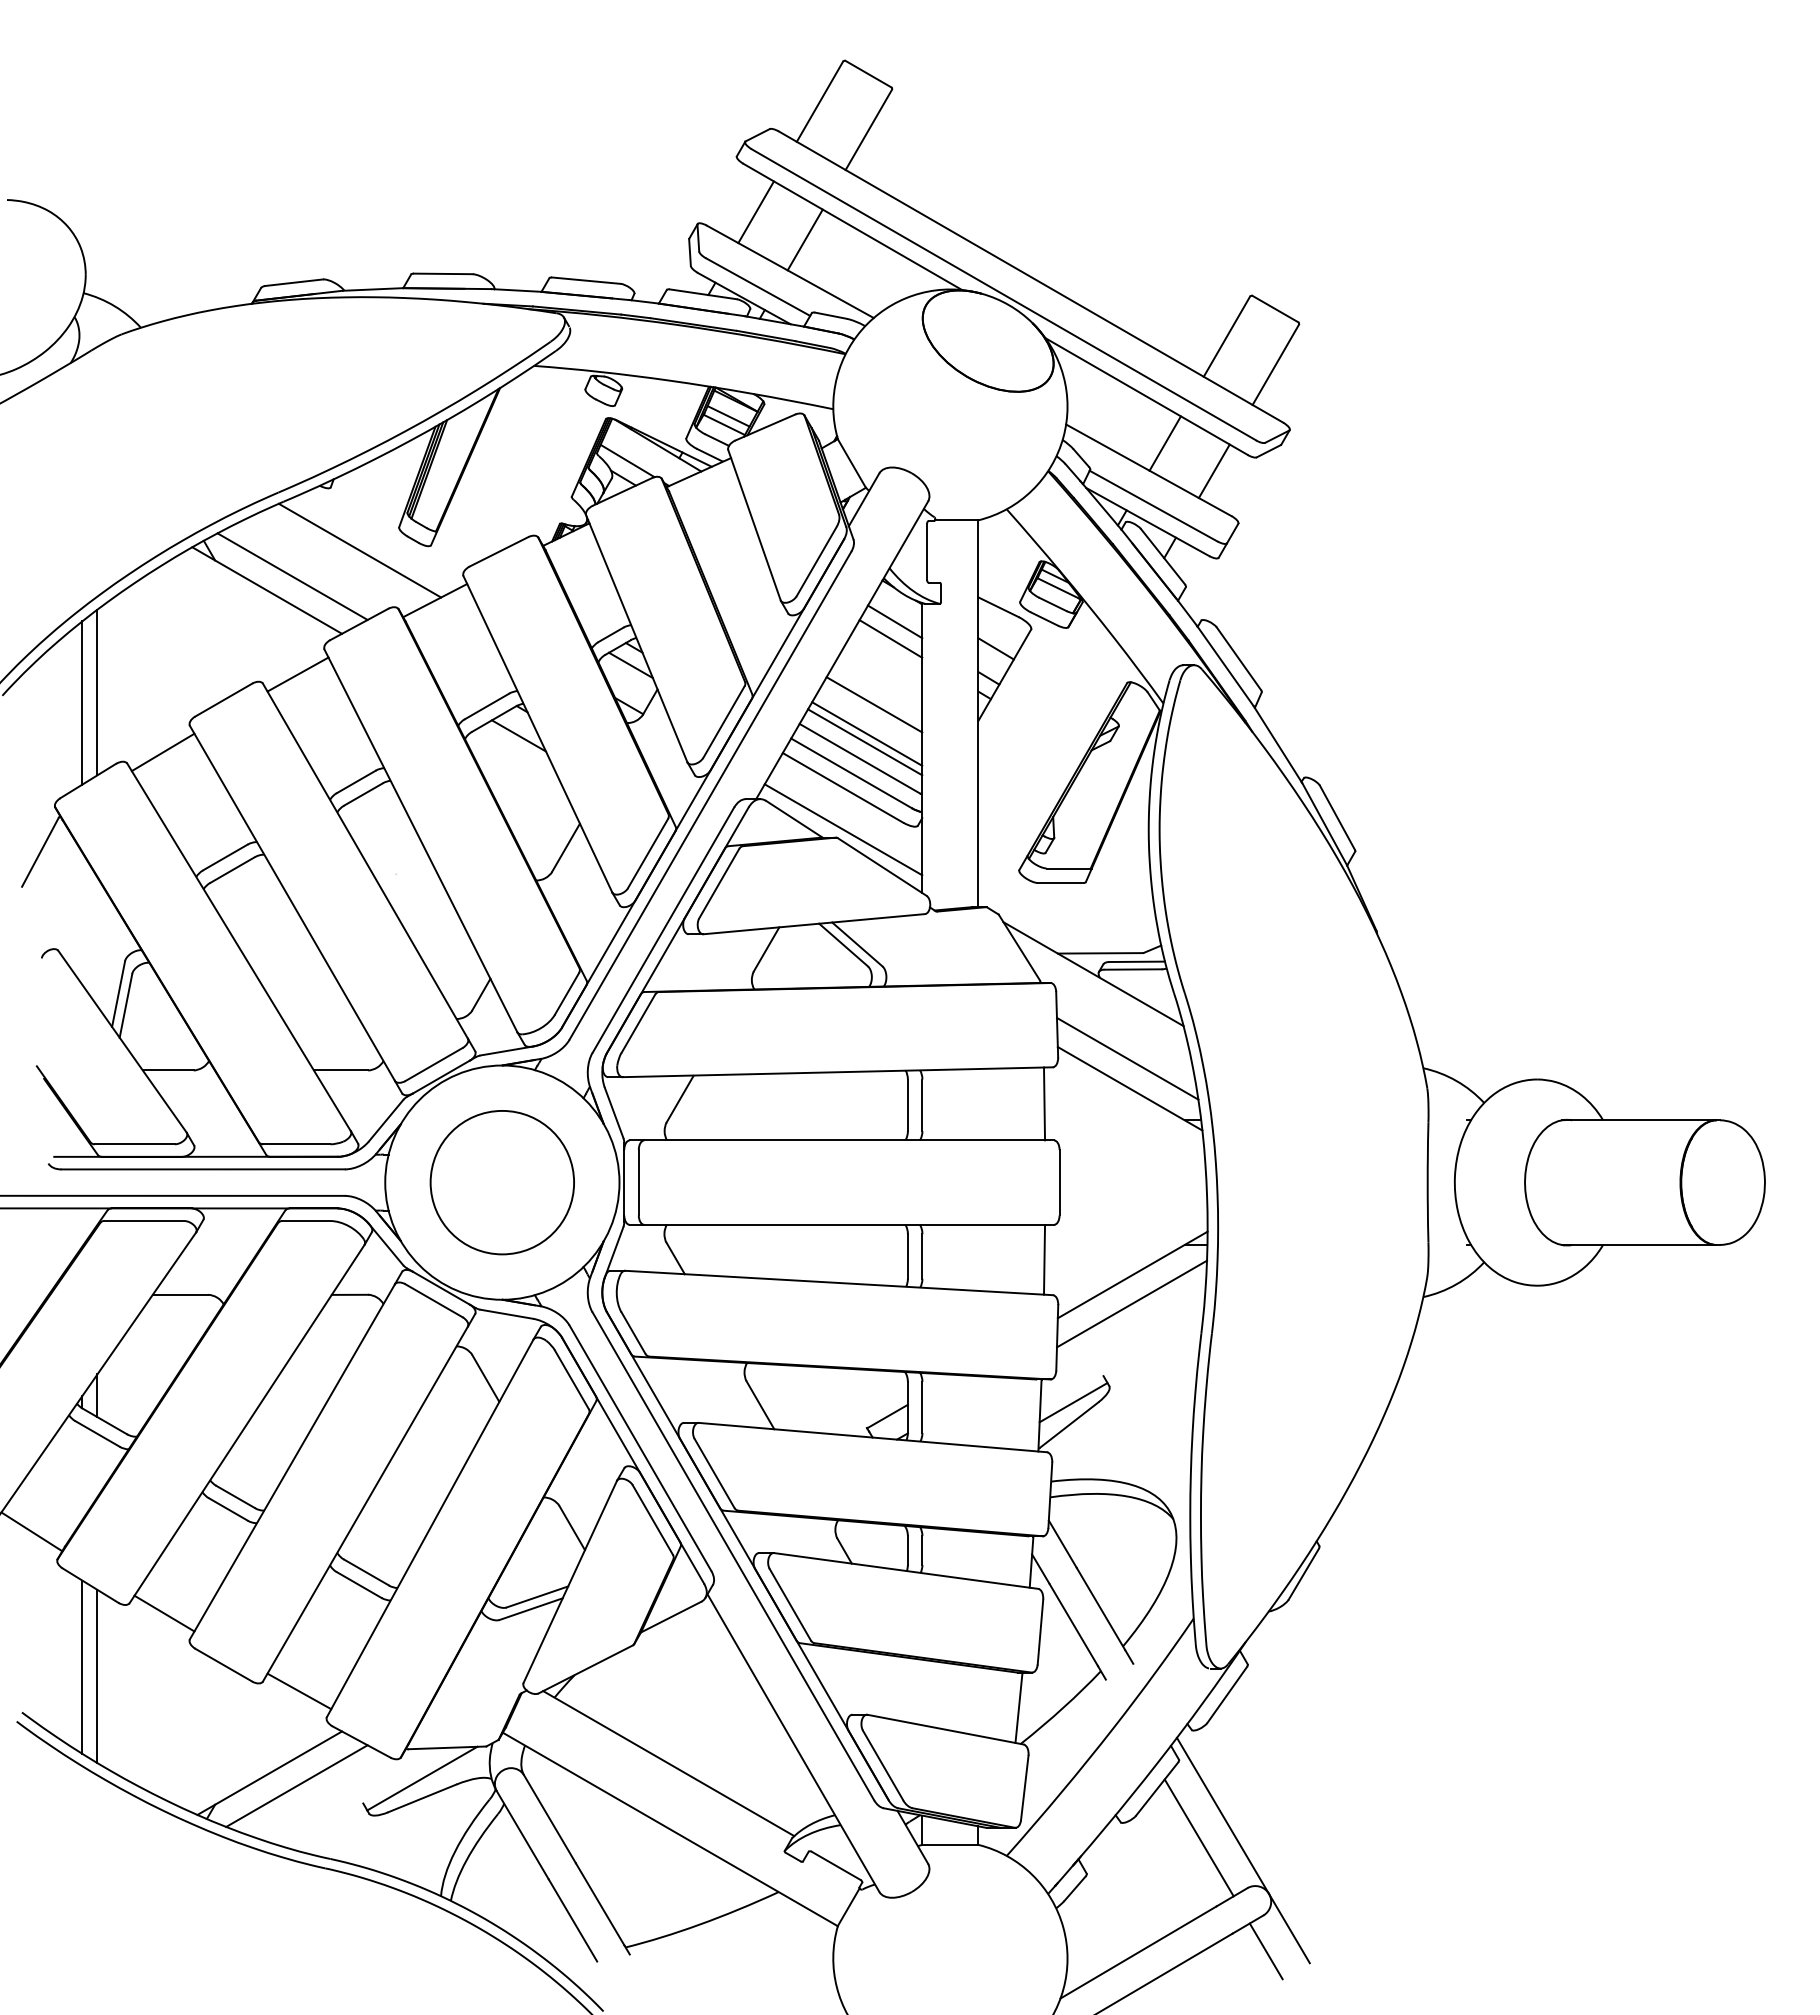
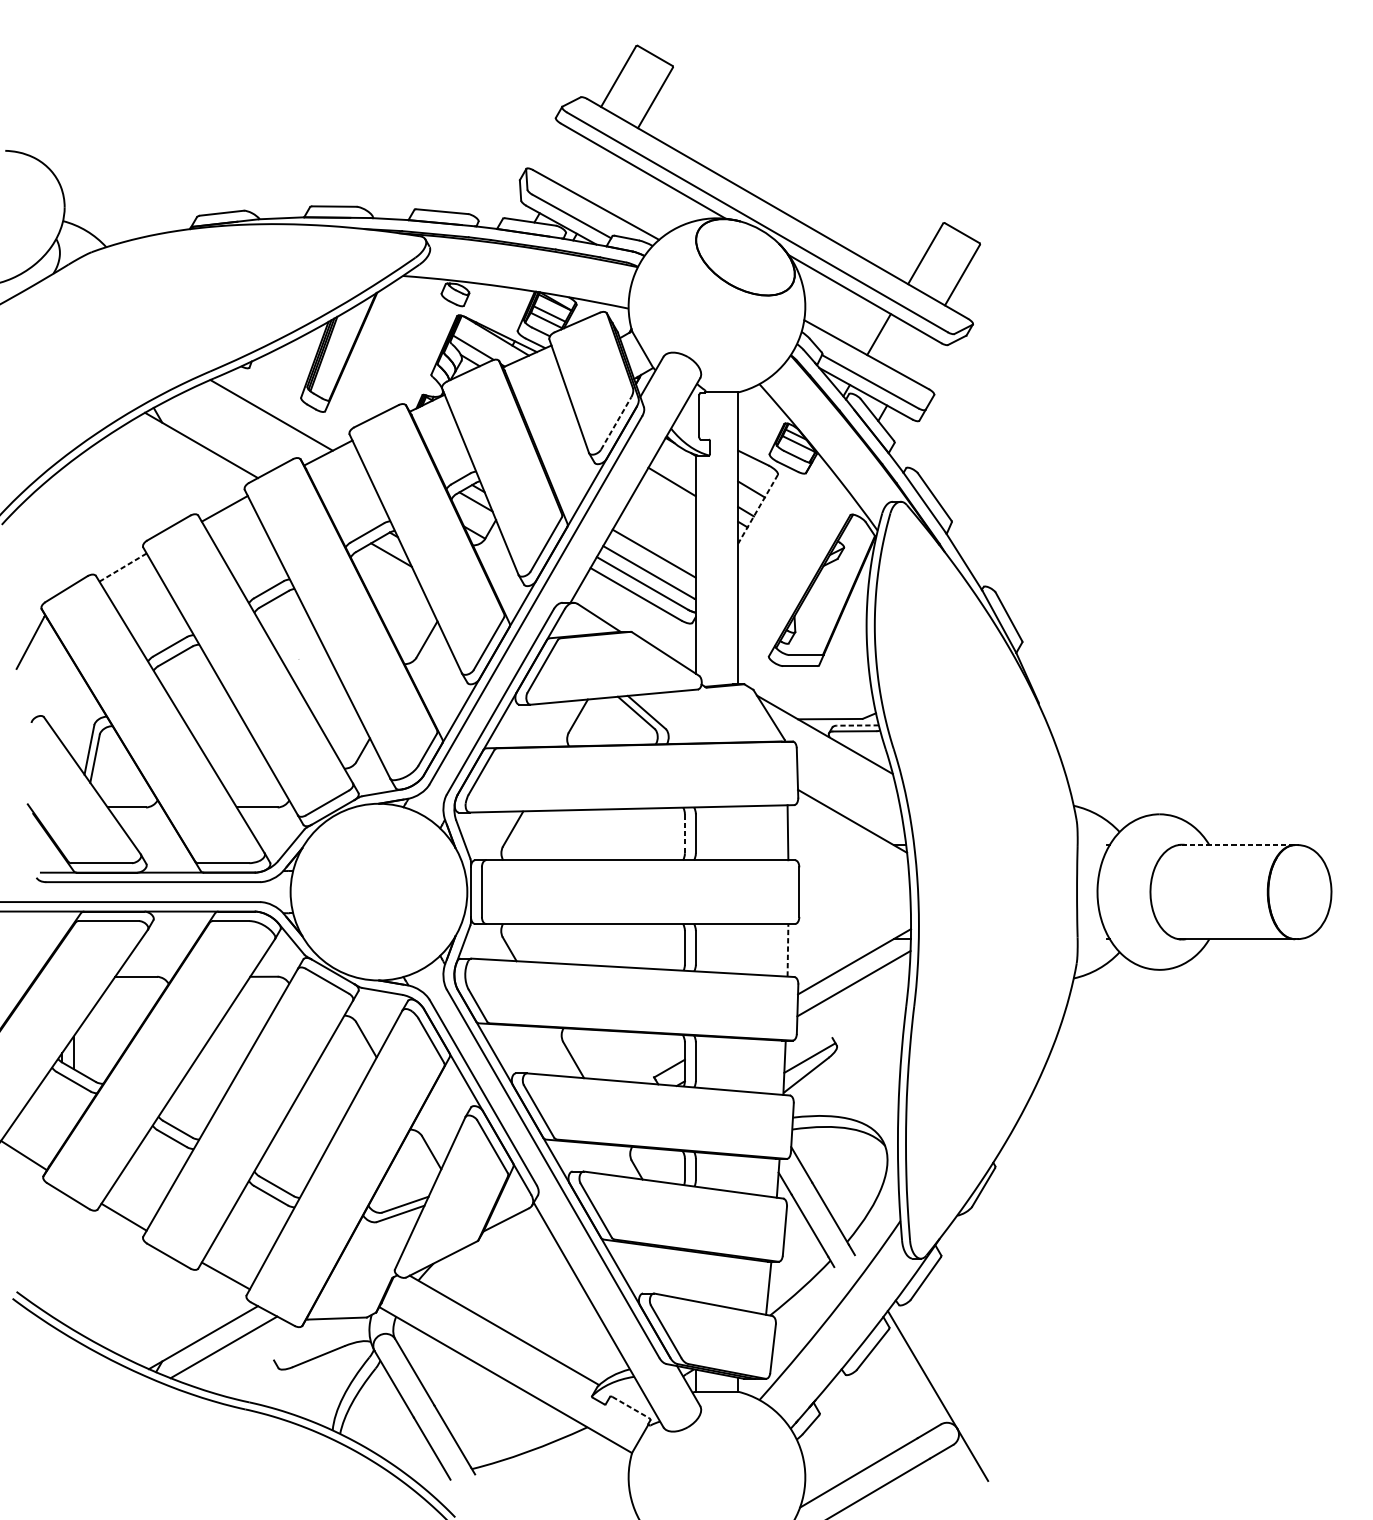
line: (755, 212) -> (569, 160), removed
line: (804, 239) -> (606, 180), removed
line: (1213, 471) -> (915, 355), removed
line: (816, 561) -> (615, 423), solid -> dashed
line: (292, 576) -> (220, 434), removed
line: (894, 621) -> (674, 468), removed
line: (1004, 675) -> (757, 509), solid -> dashed
line: (97, 692) -> (73, 522), removed
line: (82, 702) -> (62, 529), removed
line: (874, 704) -> (659, 531), removed
line: (865, 742) -> (652, 560), removed
line: (162, 752) -> (122, 567), solid -> dashed
line: (843, 829) -> (636, 625), removed
line: (1136, 961) -> (857, 725), solid -> dashed
line: (1127, 1058) -> (850, 798), removed
line: (907, 1105) -> (684, 833), solid -> dashed
line: (1638, 1120) -> (1236, 845), solid -> dashed
circle: (501, 1182) -> (378, 892), removed
line: (1044, 1259) -> (787, 950), solid -> dashed
line: (82, 1666) -> (62, 1257), removed
line: (97, 1676) -> (73, 1264), removed
line: (422, 1778) -> (318, 1341), removed
line: (1198, 1837) -> (904, 1386), removed
line: (836, 1866) -> (631, 1408), solid -> dashed
line: (1265, 1951) -> (954, 1472), removed

